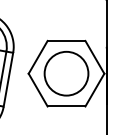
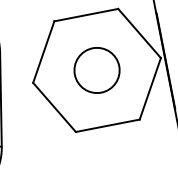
circle: (66, 73) -> (96, 70), size x0.6

